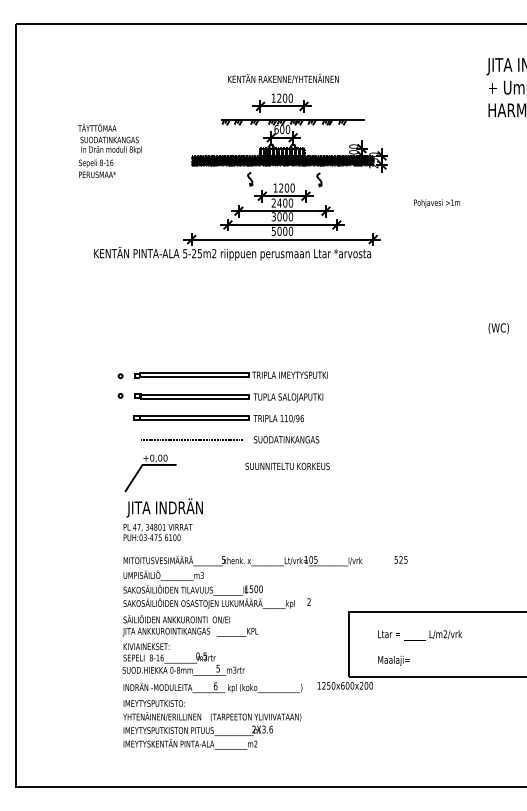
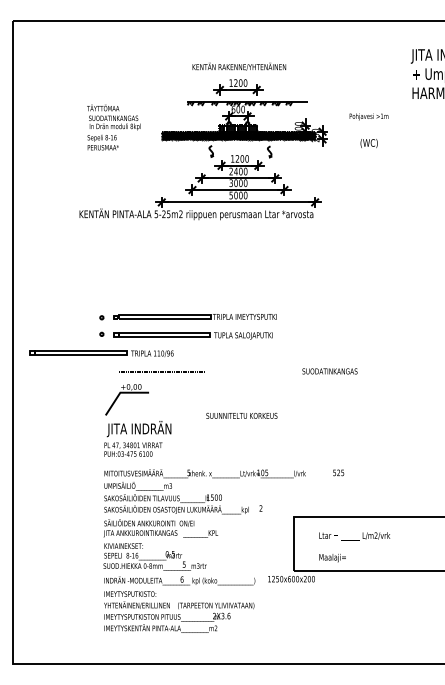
text: (109, 150) -> (113, 127), moved
text: (436, 202) -> (368, 116), moved
text: (498, 328) -> (368, 143), moved
part: (218, 418) -> (101, 353), moved
text: (286, 439) -> (329, 371), moved
text: (287, 465) -> (241, 415), moved

